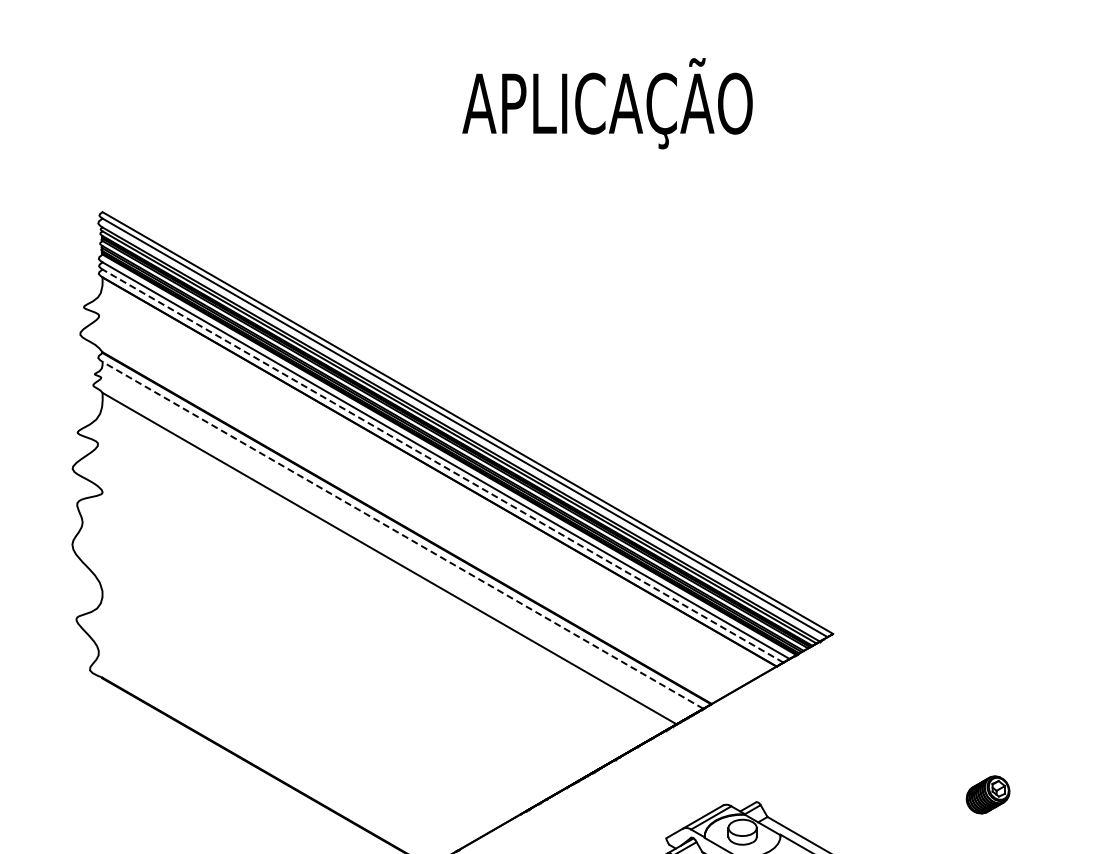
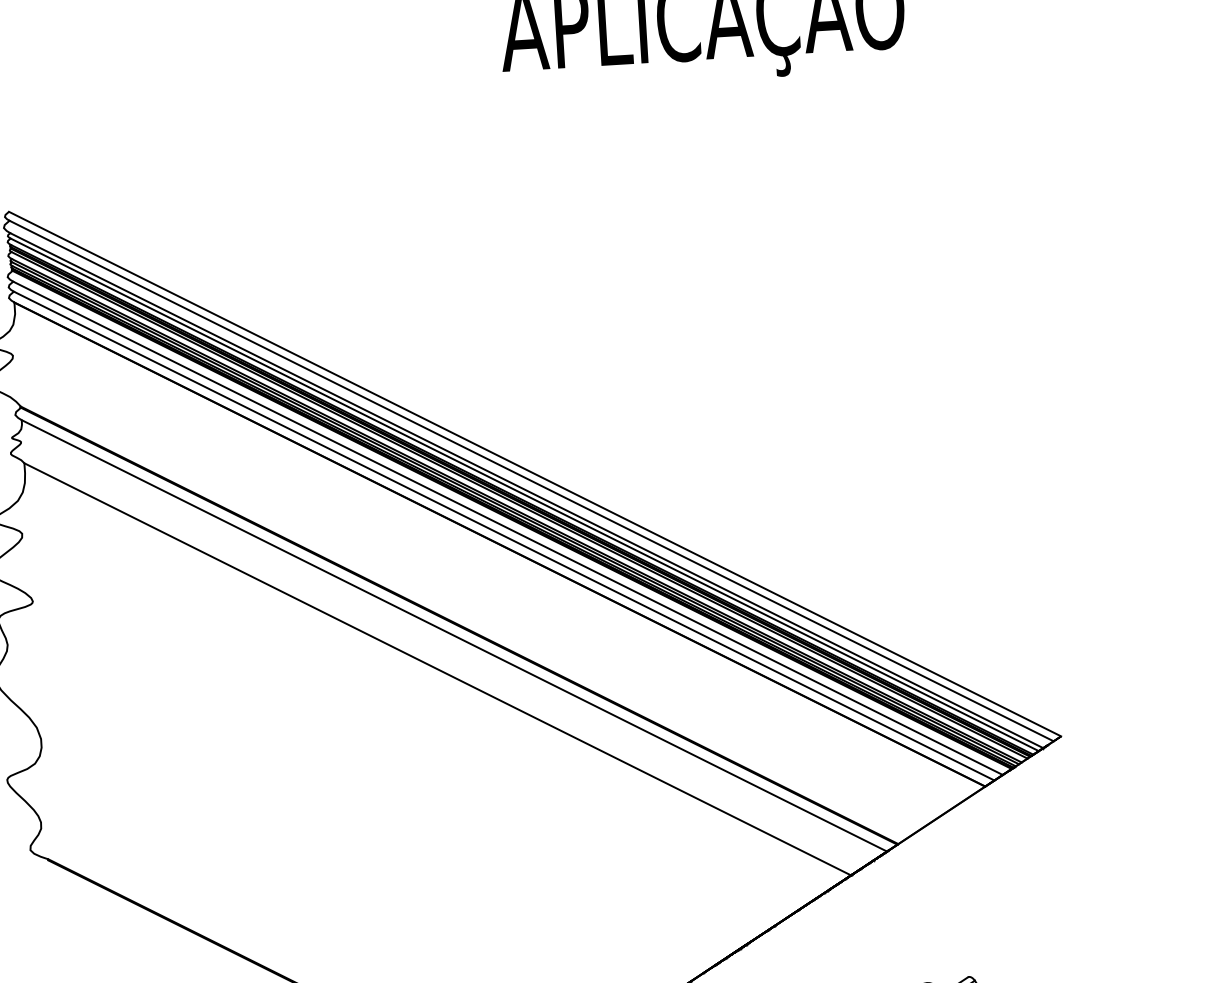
line: (442, 465) -> (503, 535), dashed -> solid
line: (403, 535) -> (455, 635), dashed -> solid

